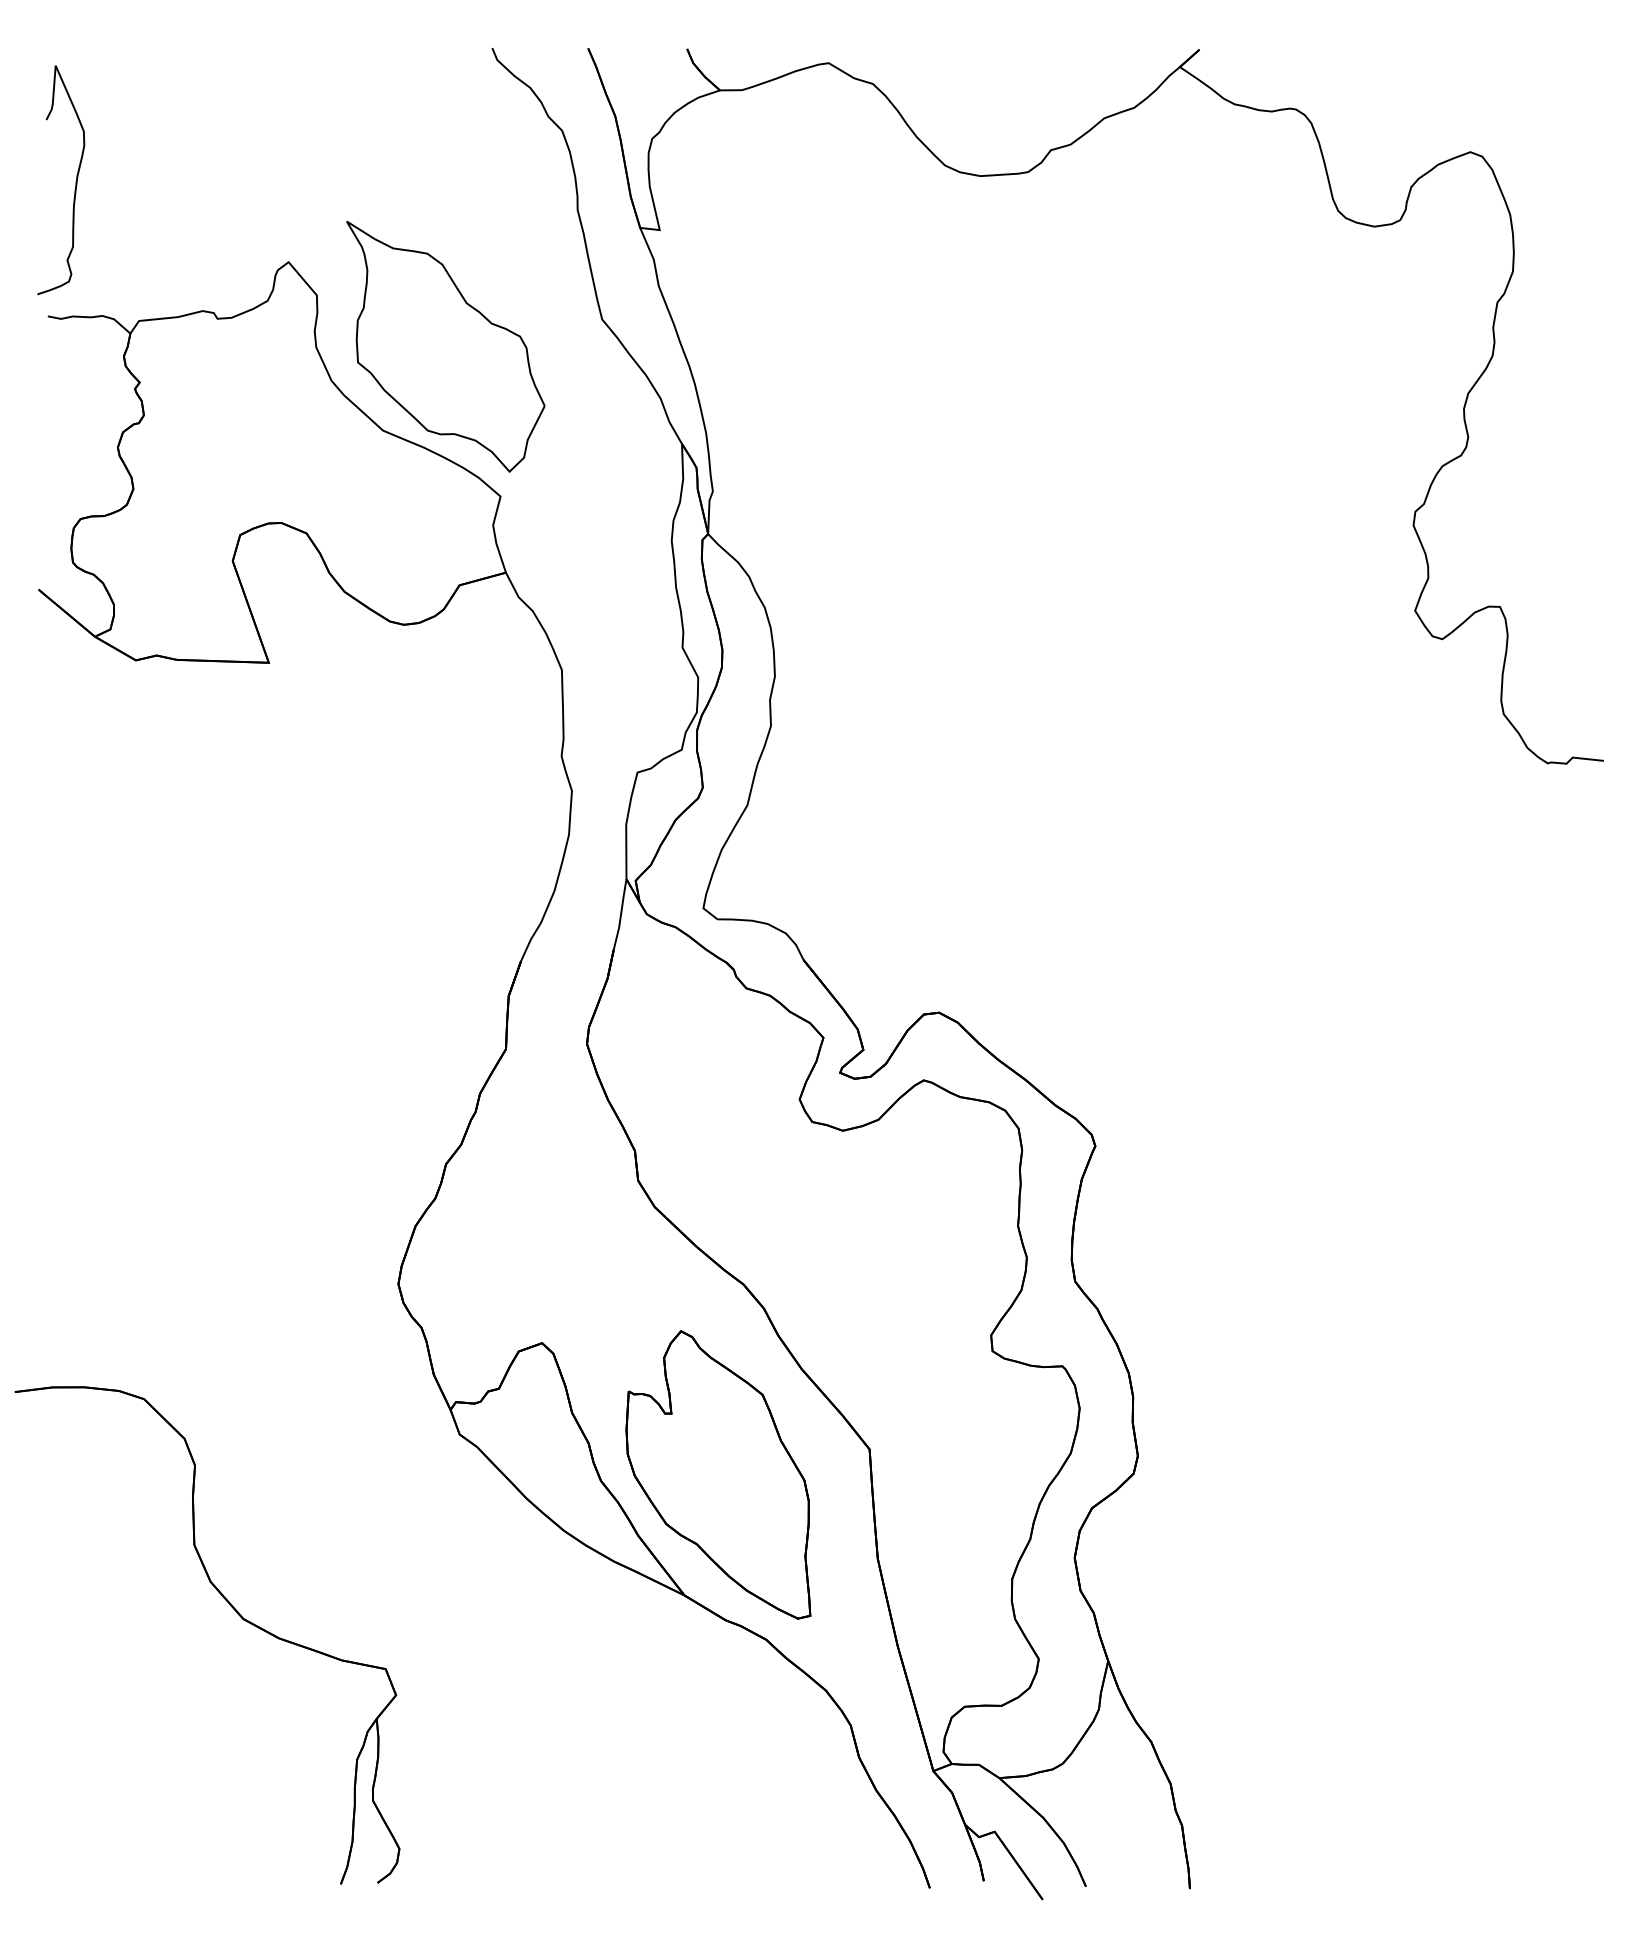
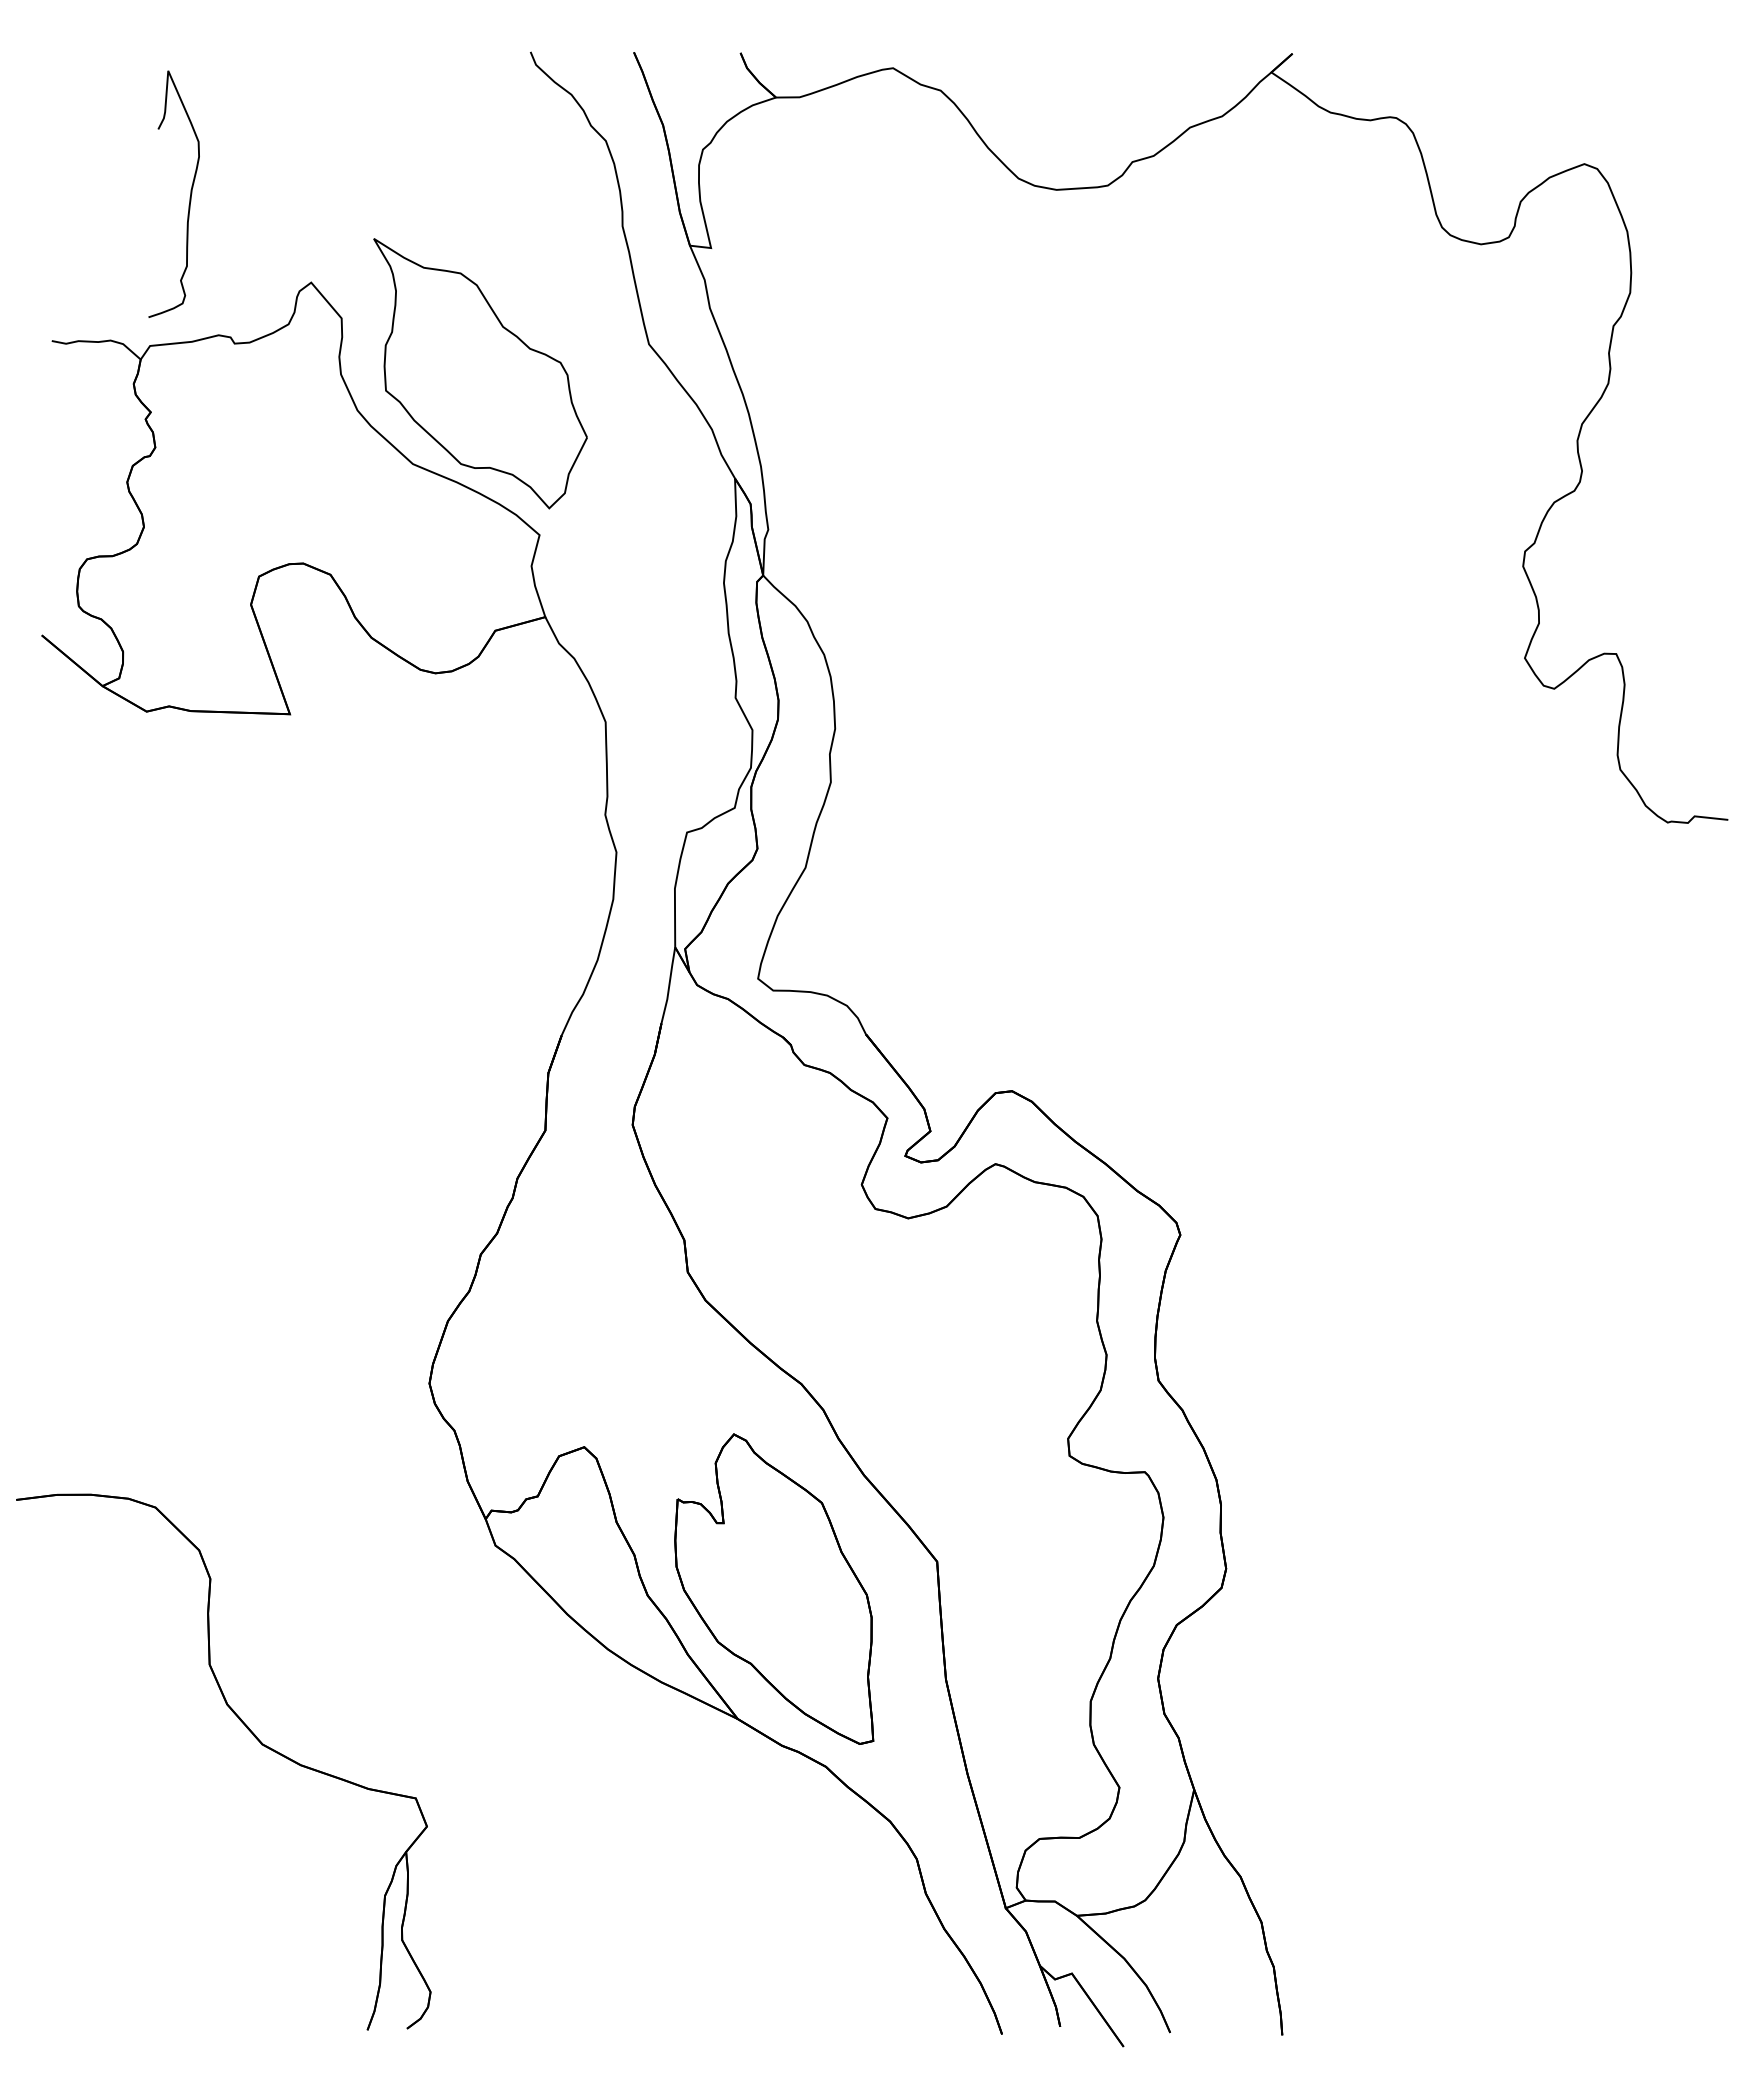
curve: (75, 183) -> (189, 197), moved

